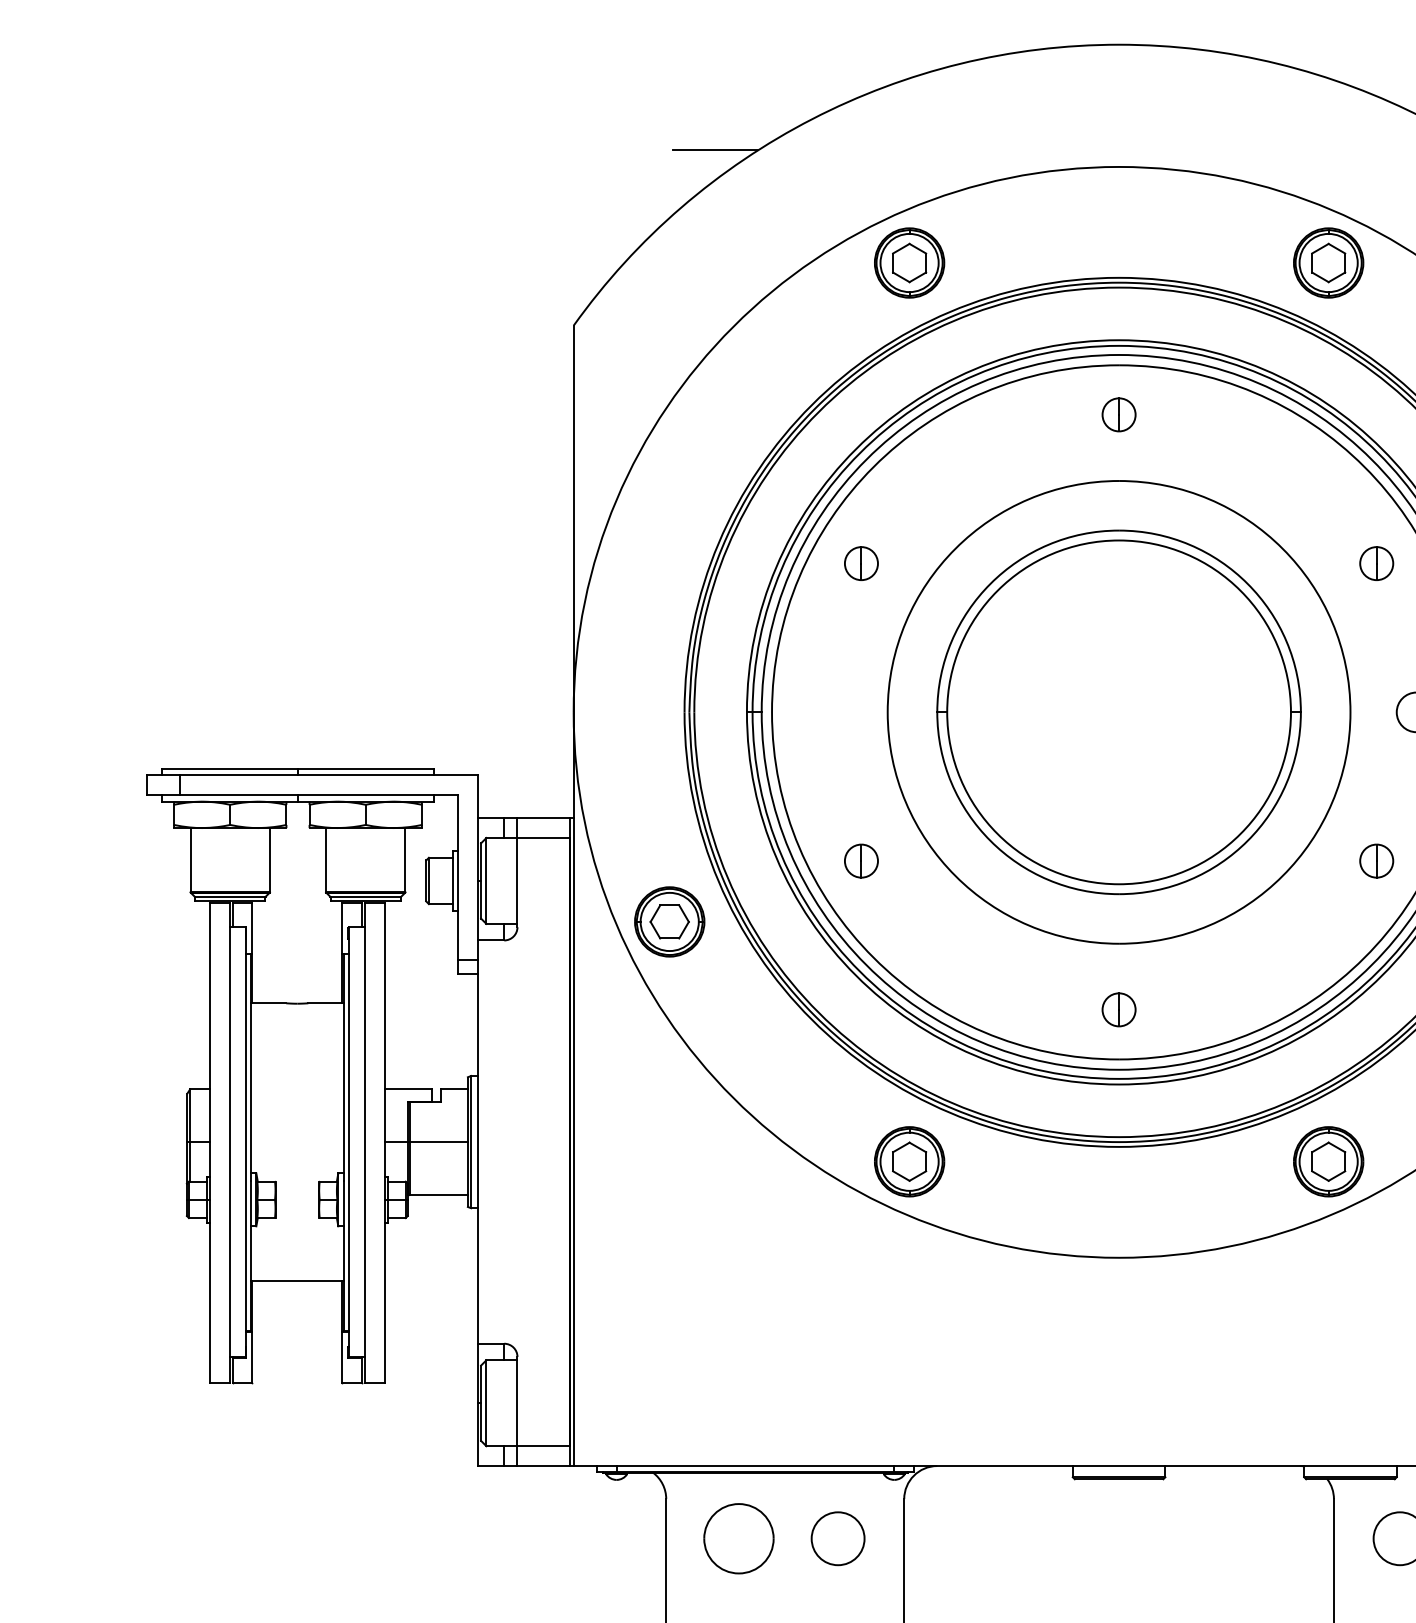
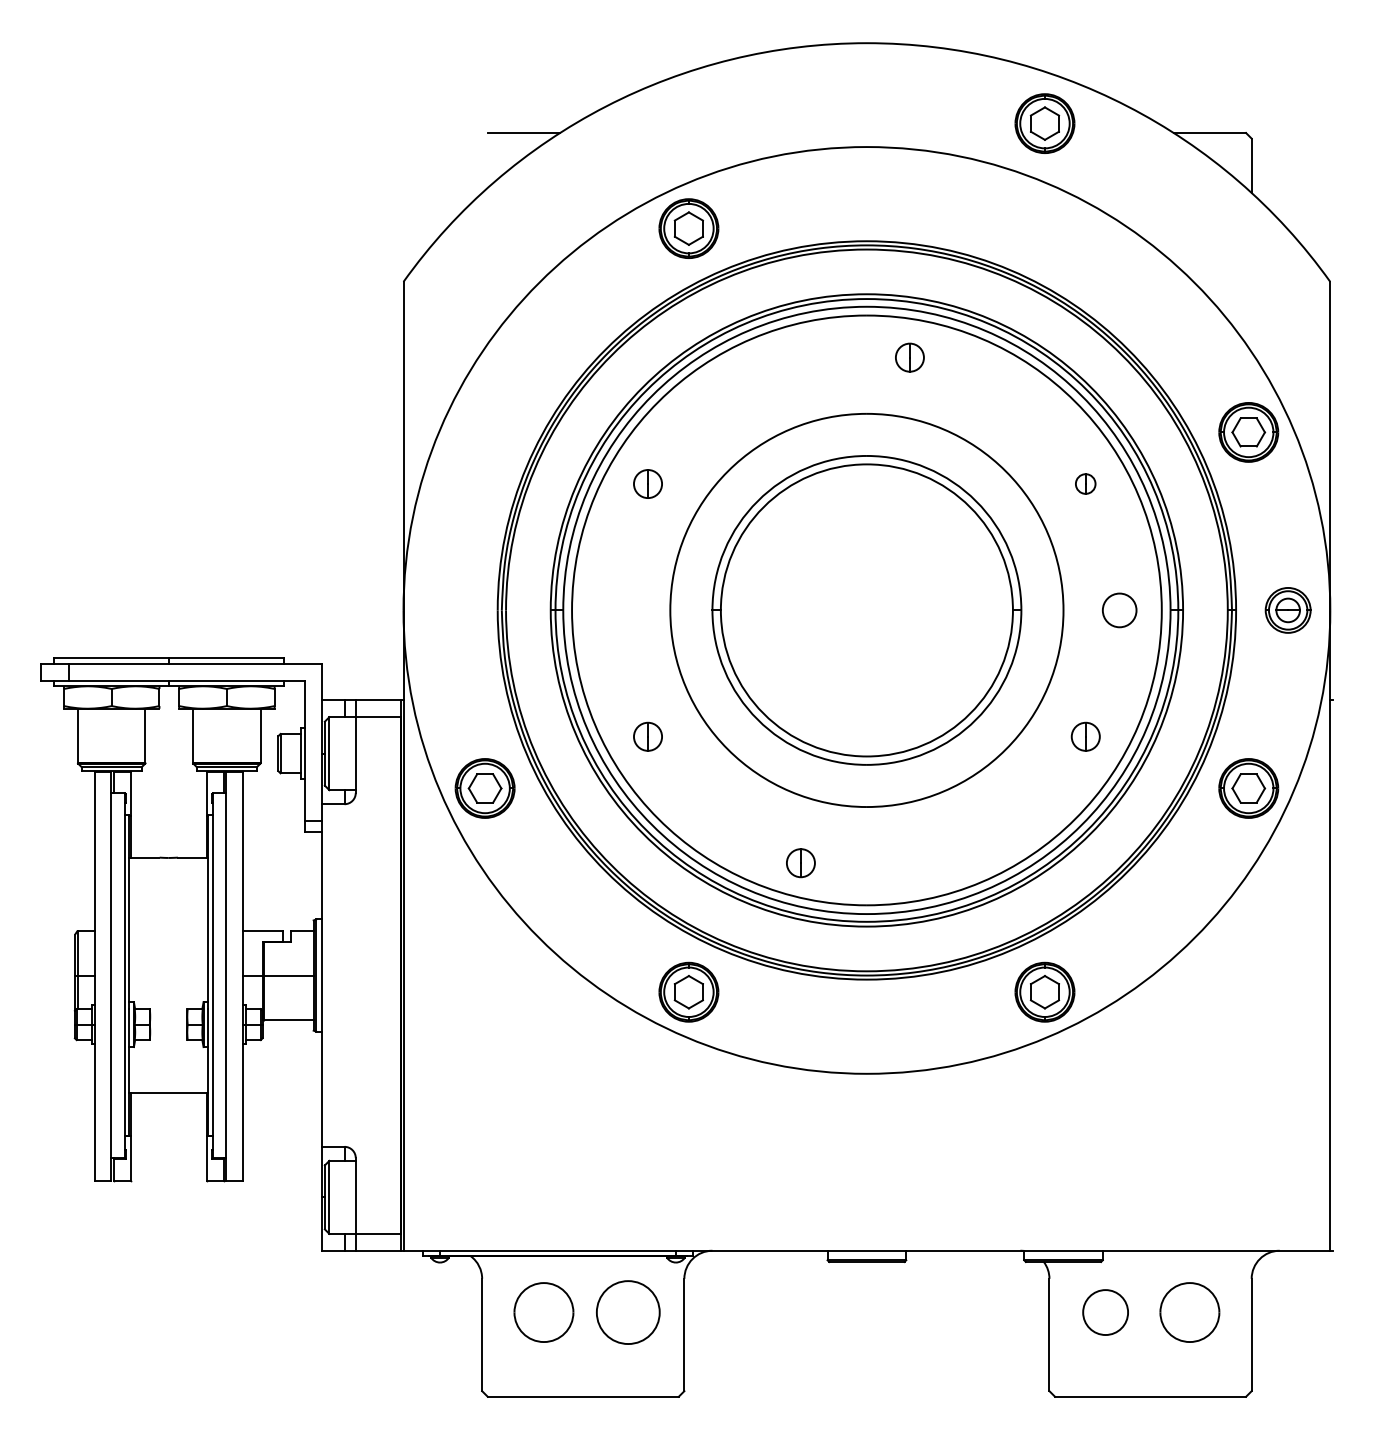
part: (1328, 262) -> (1044, 123), moved
part: (1118, 414) -> (909, 357), moved
part: (1376, 562) -> (1085, 483), size x0.7
part: (1118, 1010) -> (800, 863), moved
circle: (837, 1538) -> (627, 1312), size x1.4

